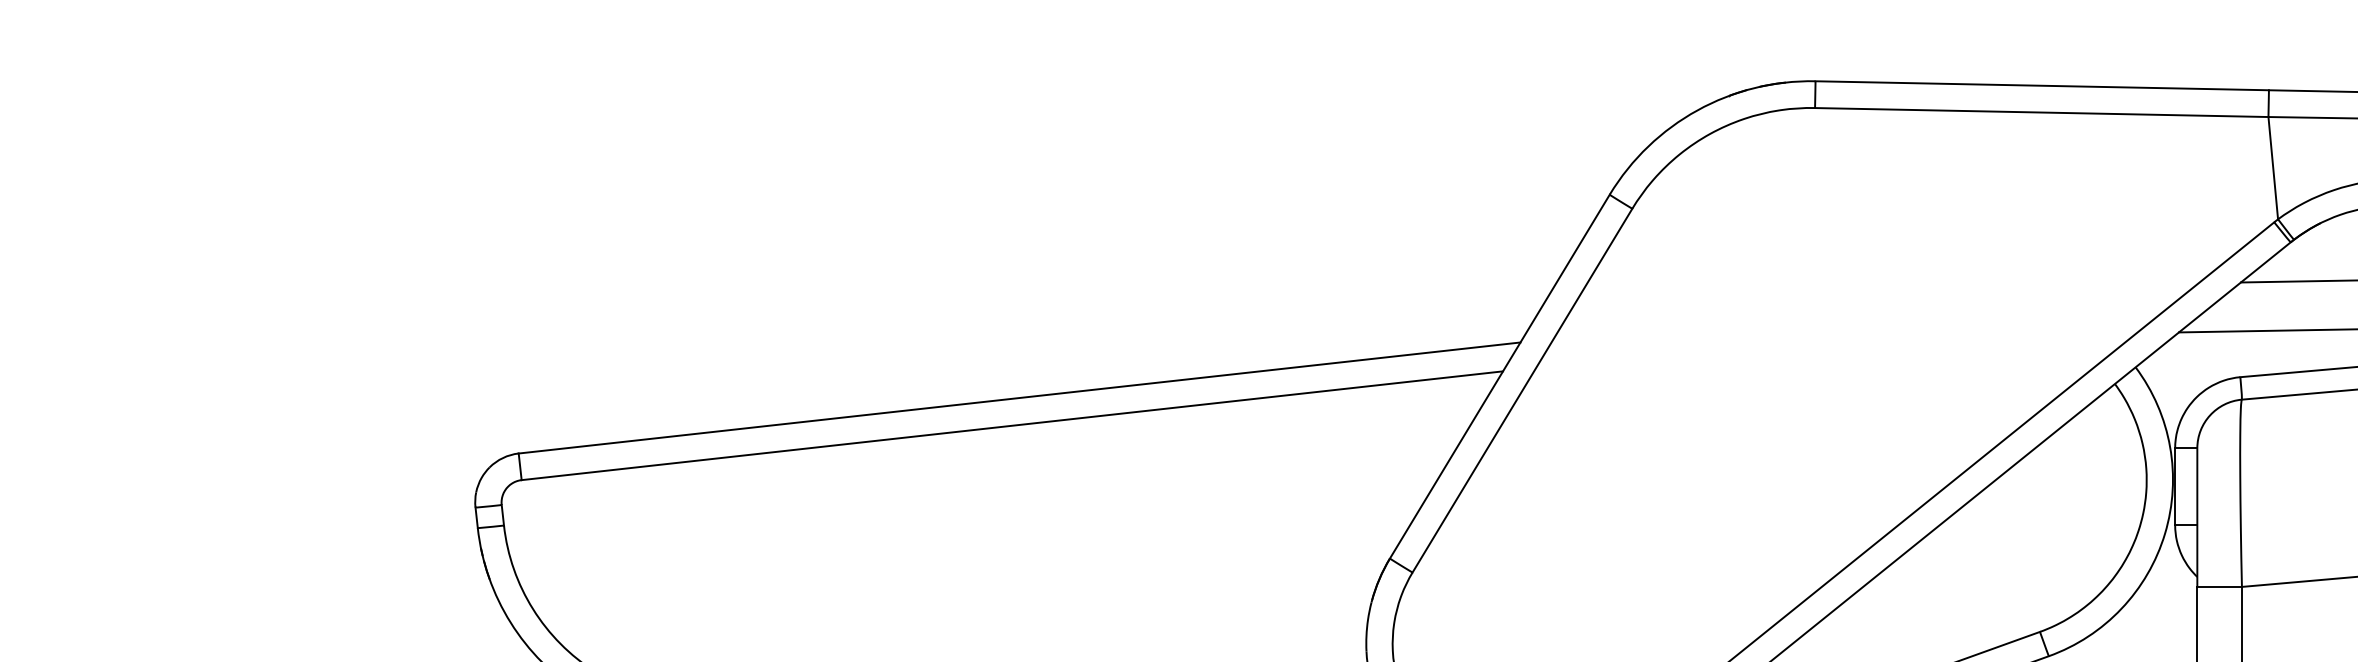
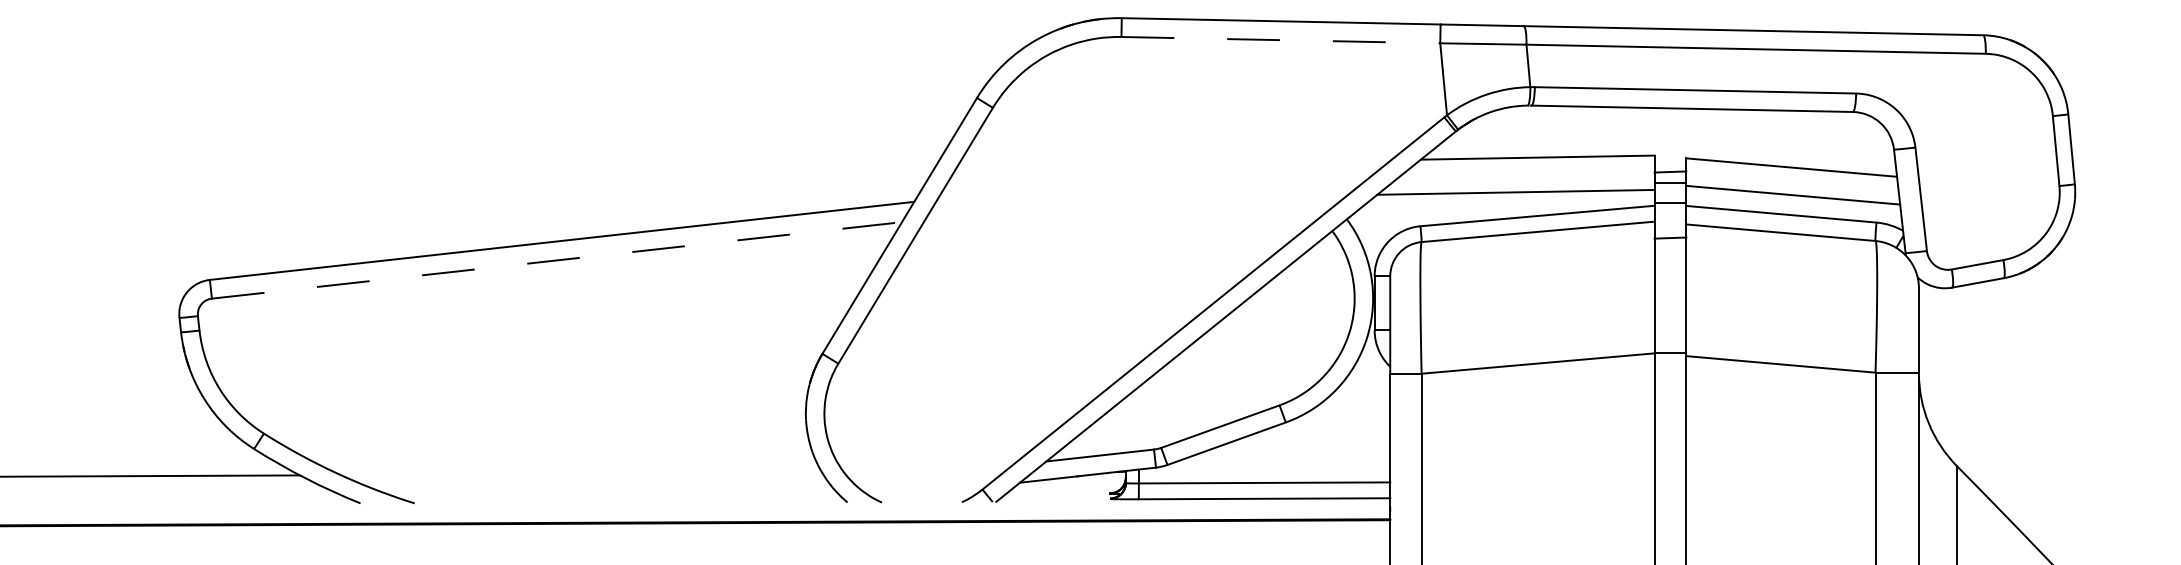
line: (2042, 113) -> (1281, 40), solid -> dashed
line: (1013, 425) -> (557, 260), solid -> dashed

